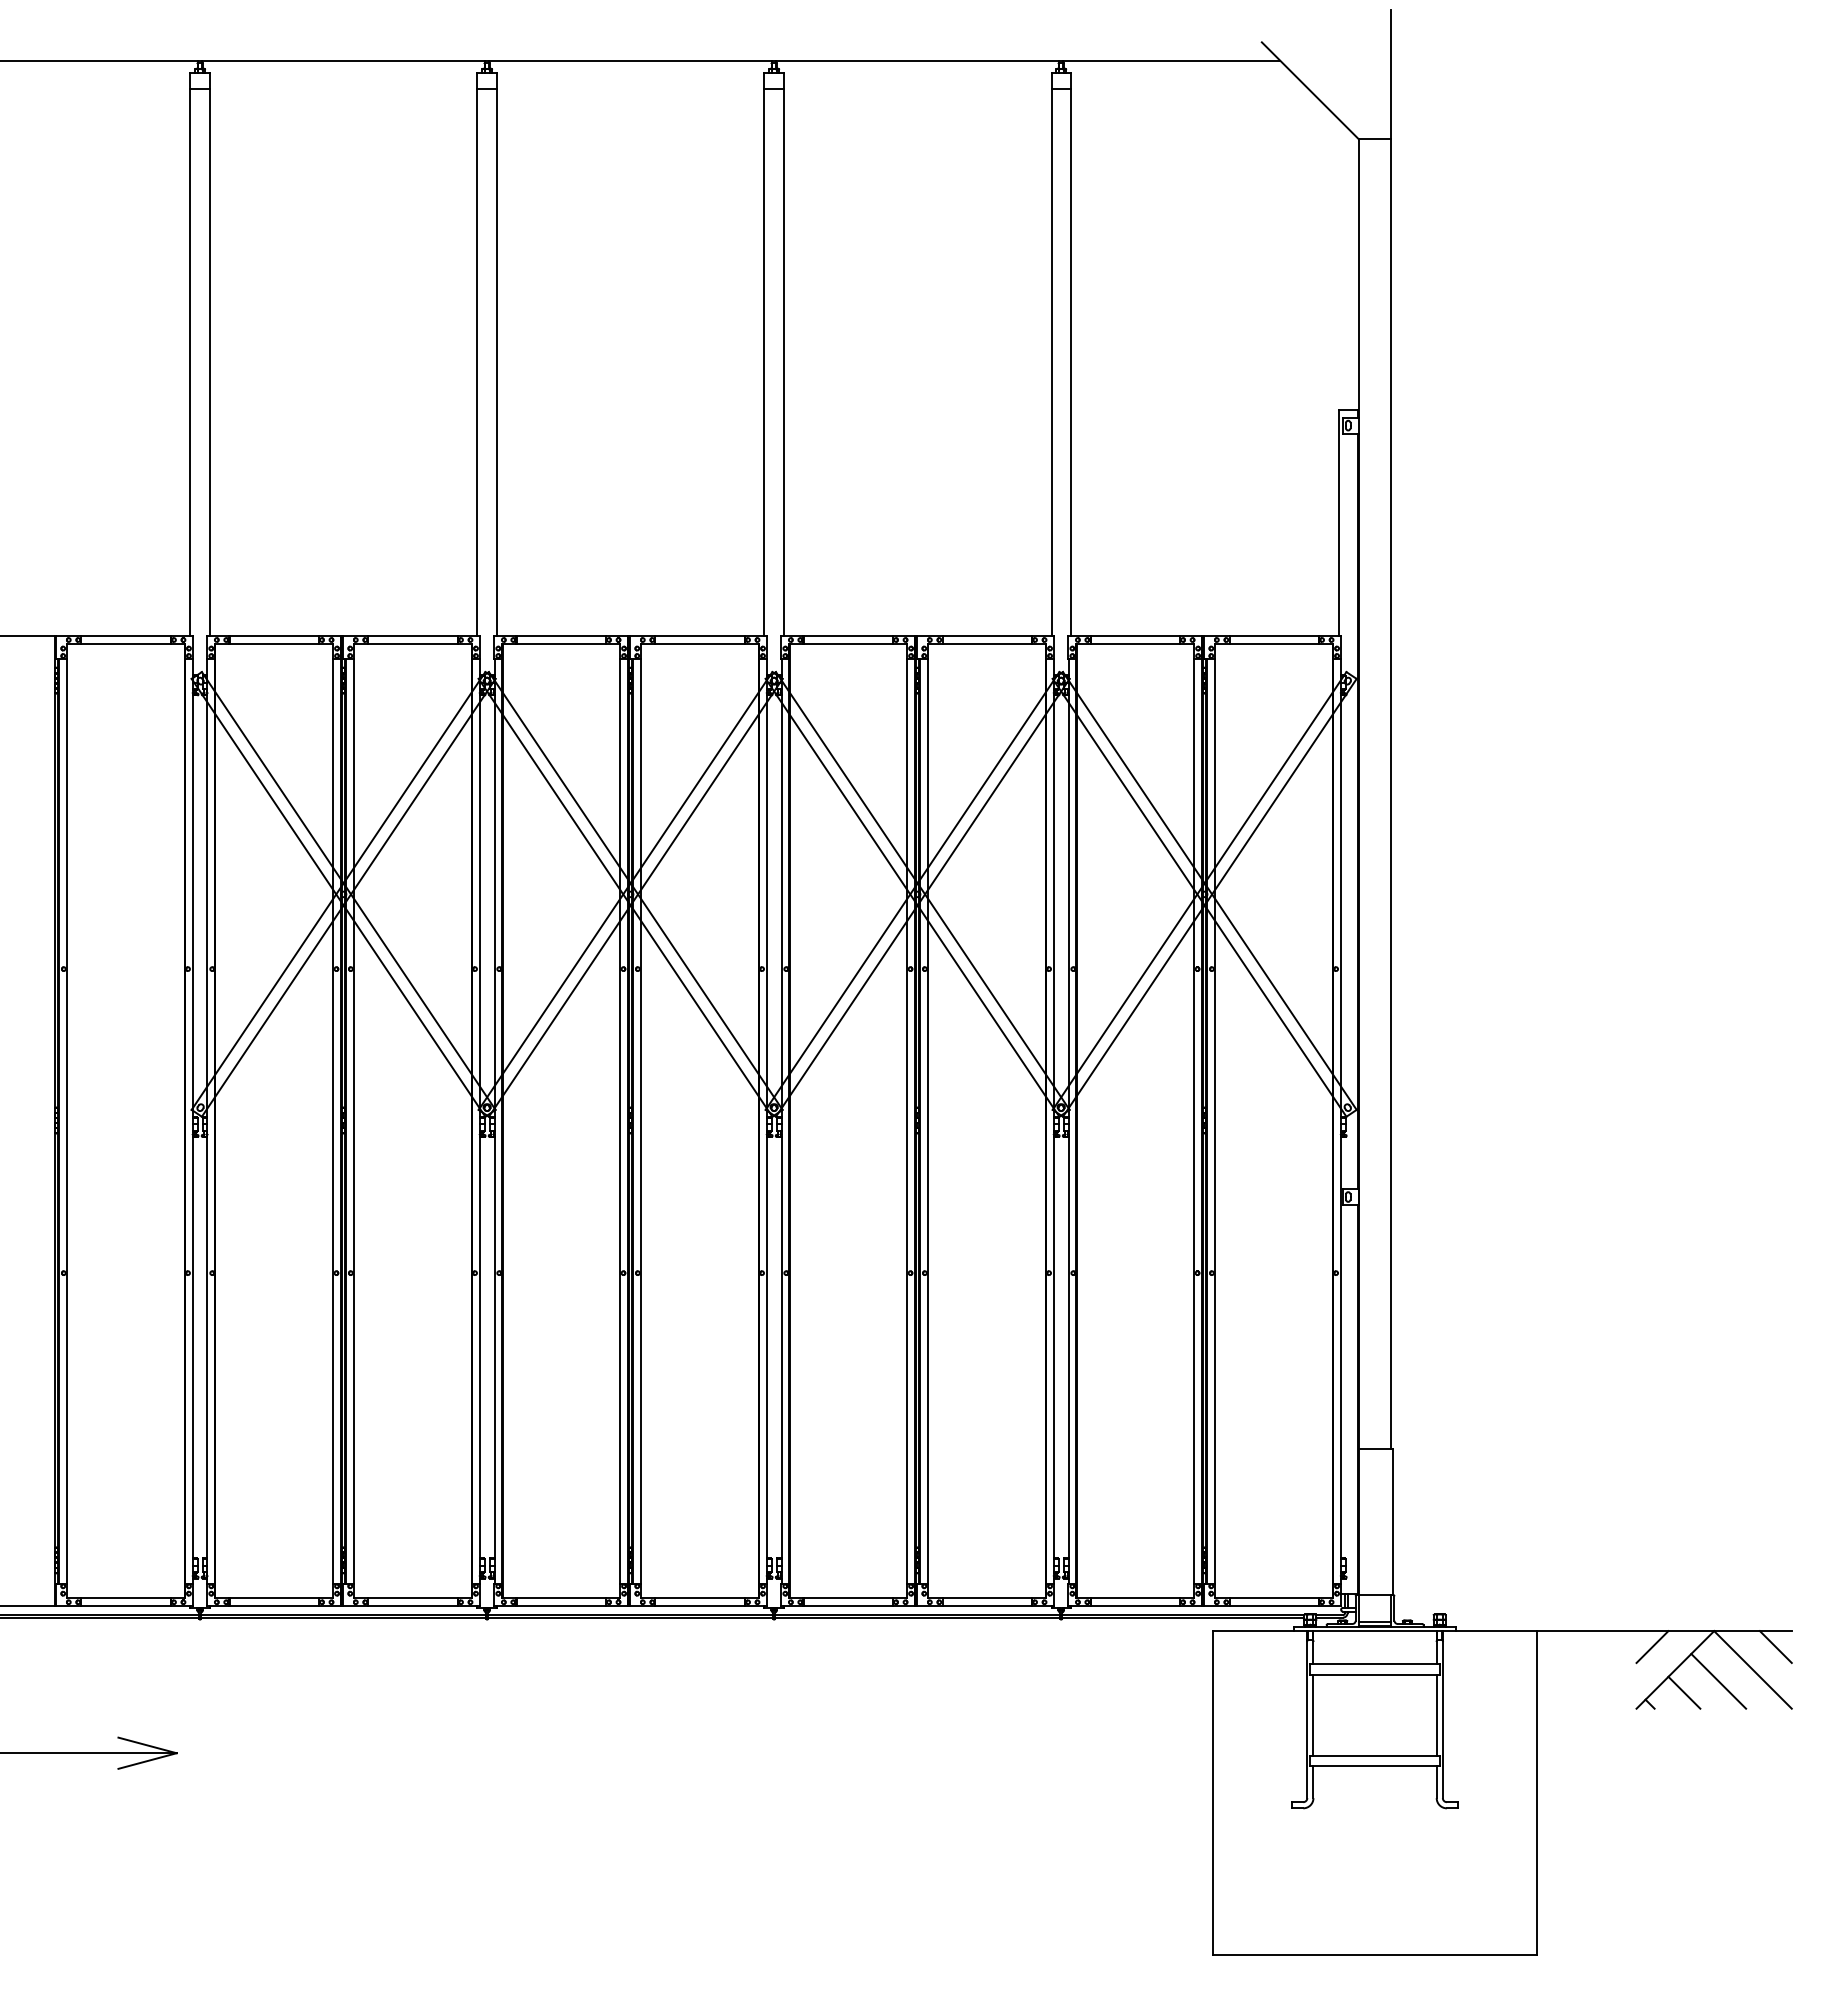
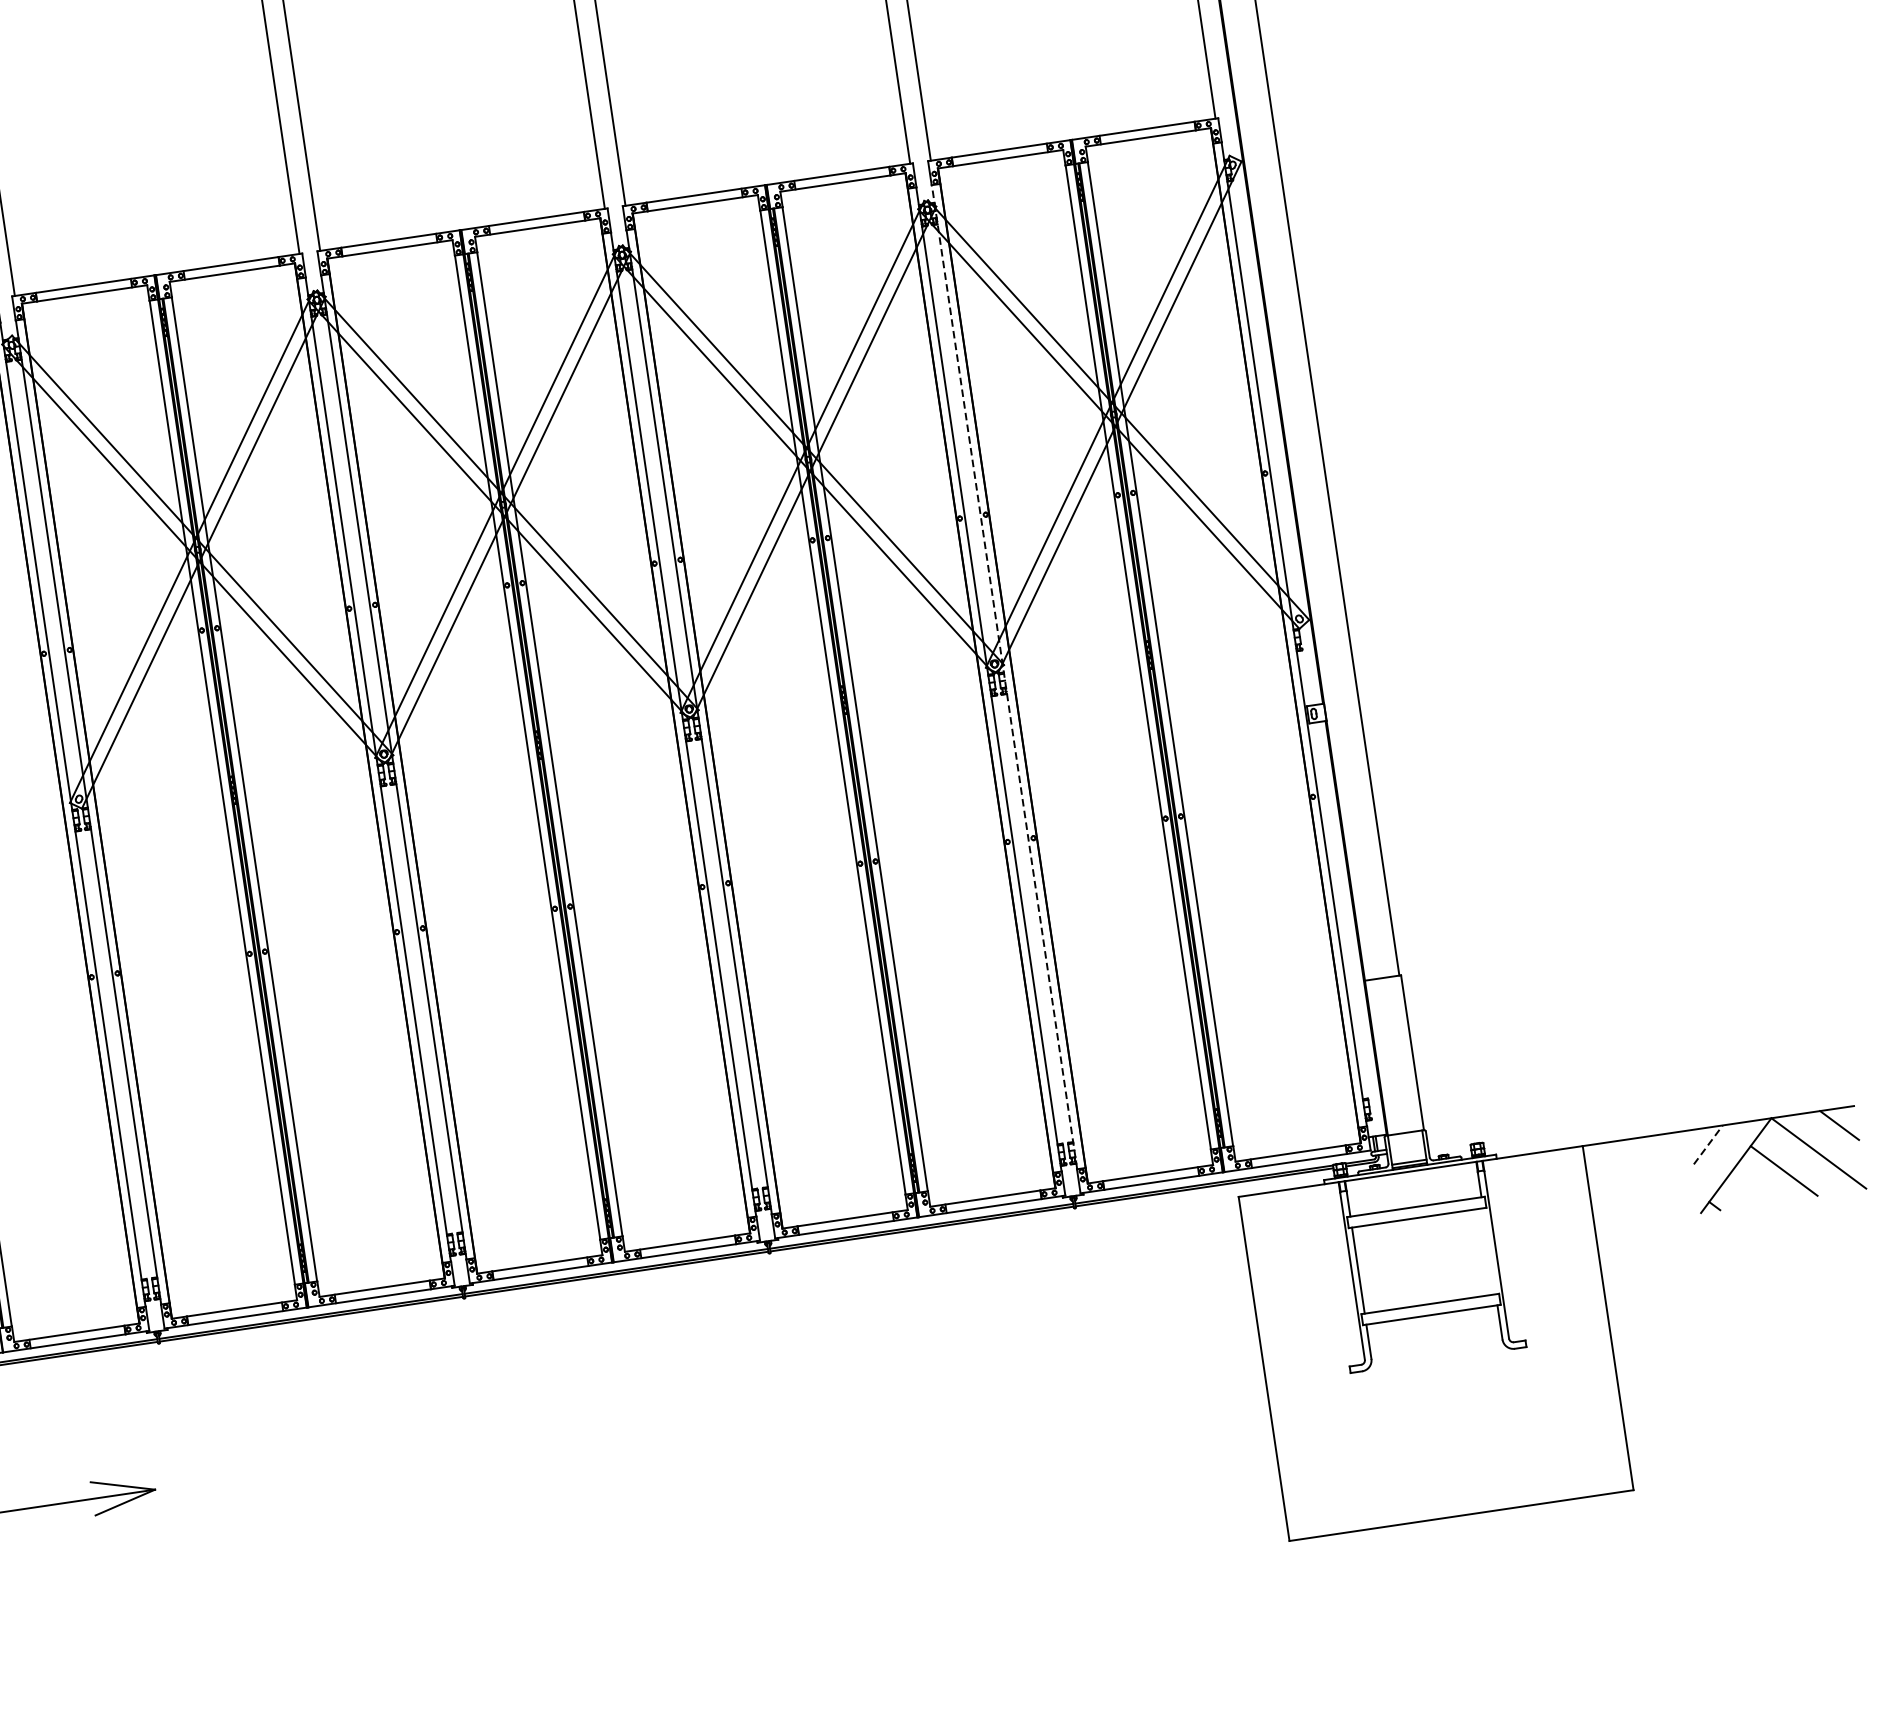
line: (1068, 1121) -> (1004, 677), solid -> dashed
line: (1652, 1647) -> (1708, 1145), solid -> dashed
line: (1684, 1692) -> (1749, 1188), removed
line: (1436, 1714) -> (1489, 1250), removed

